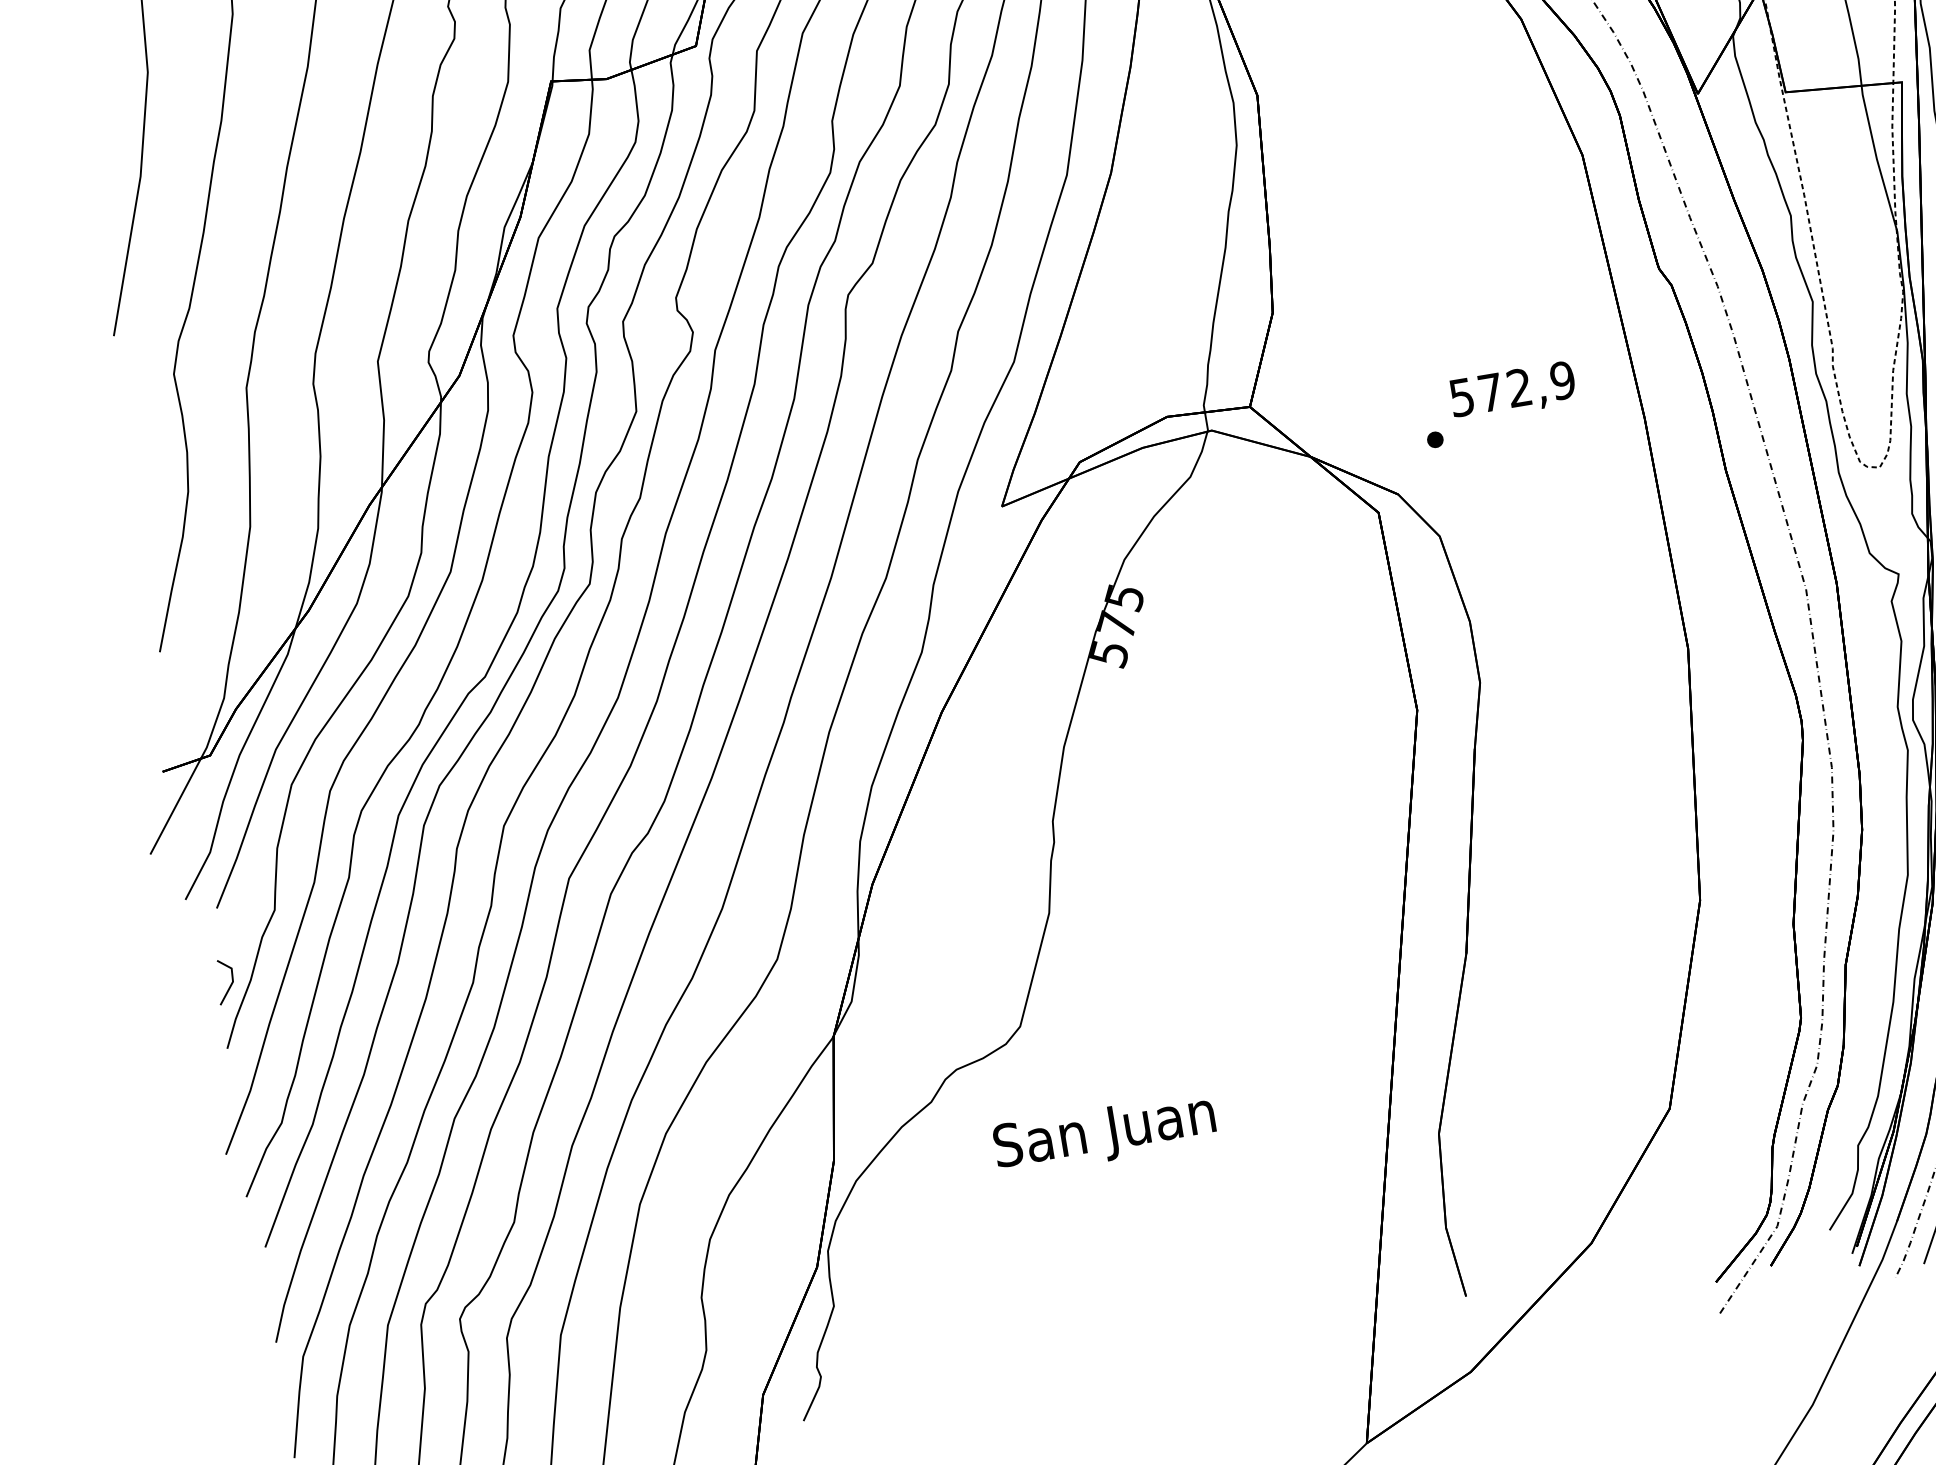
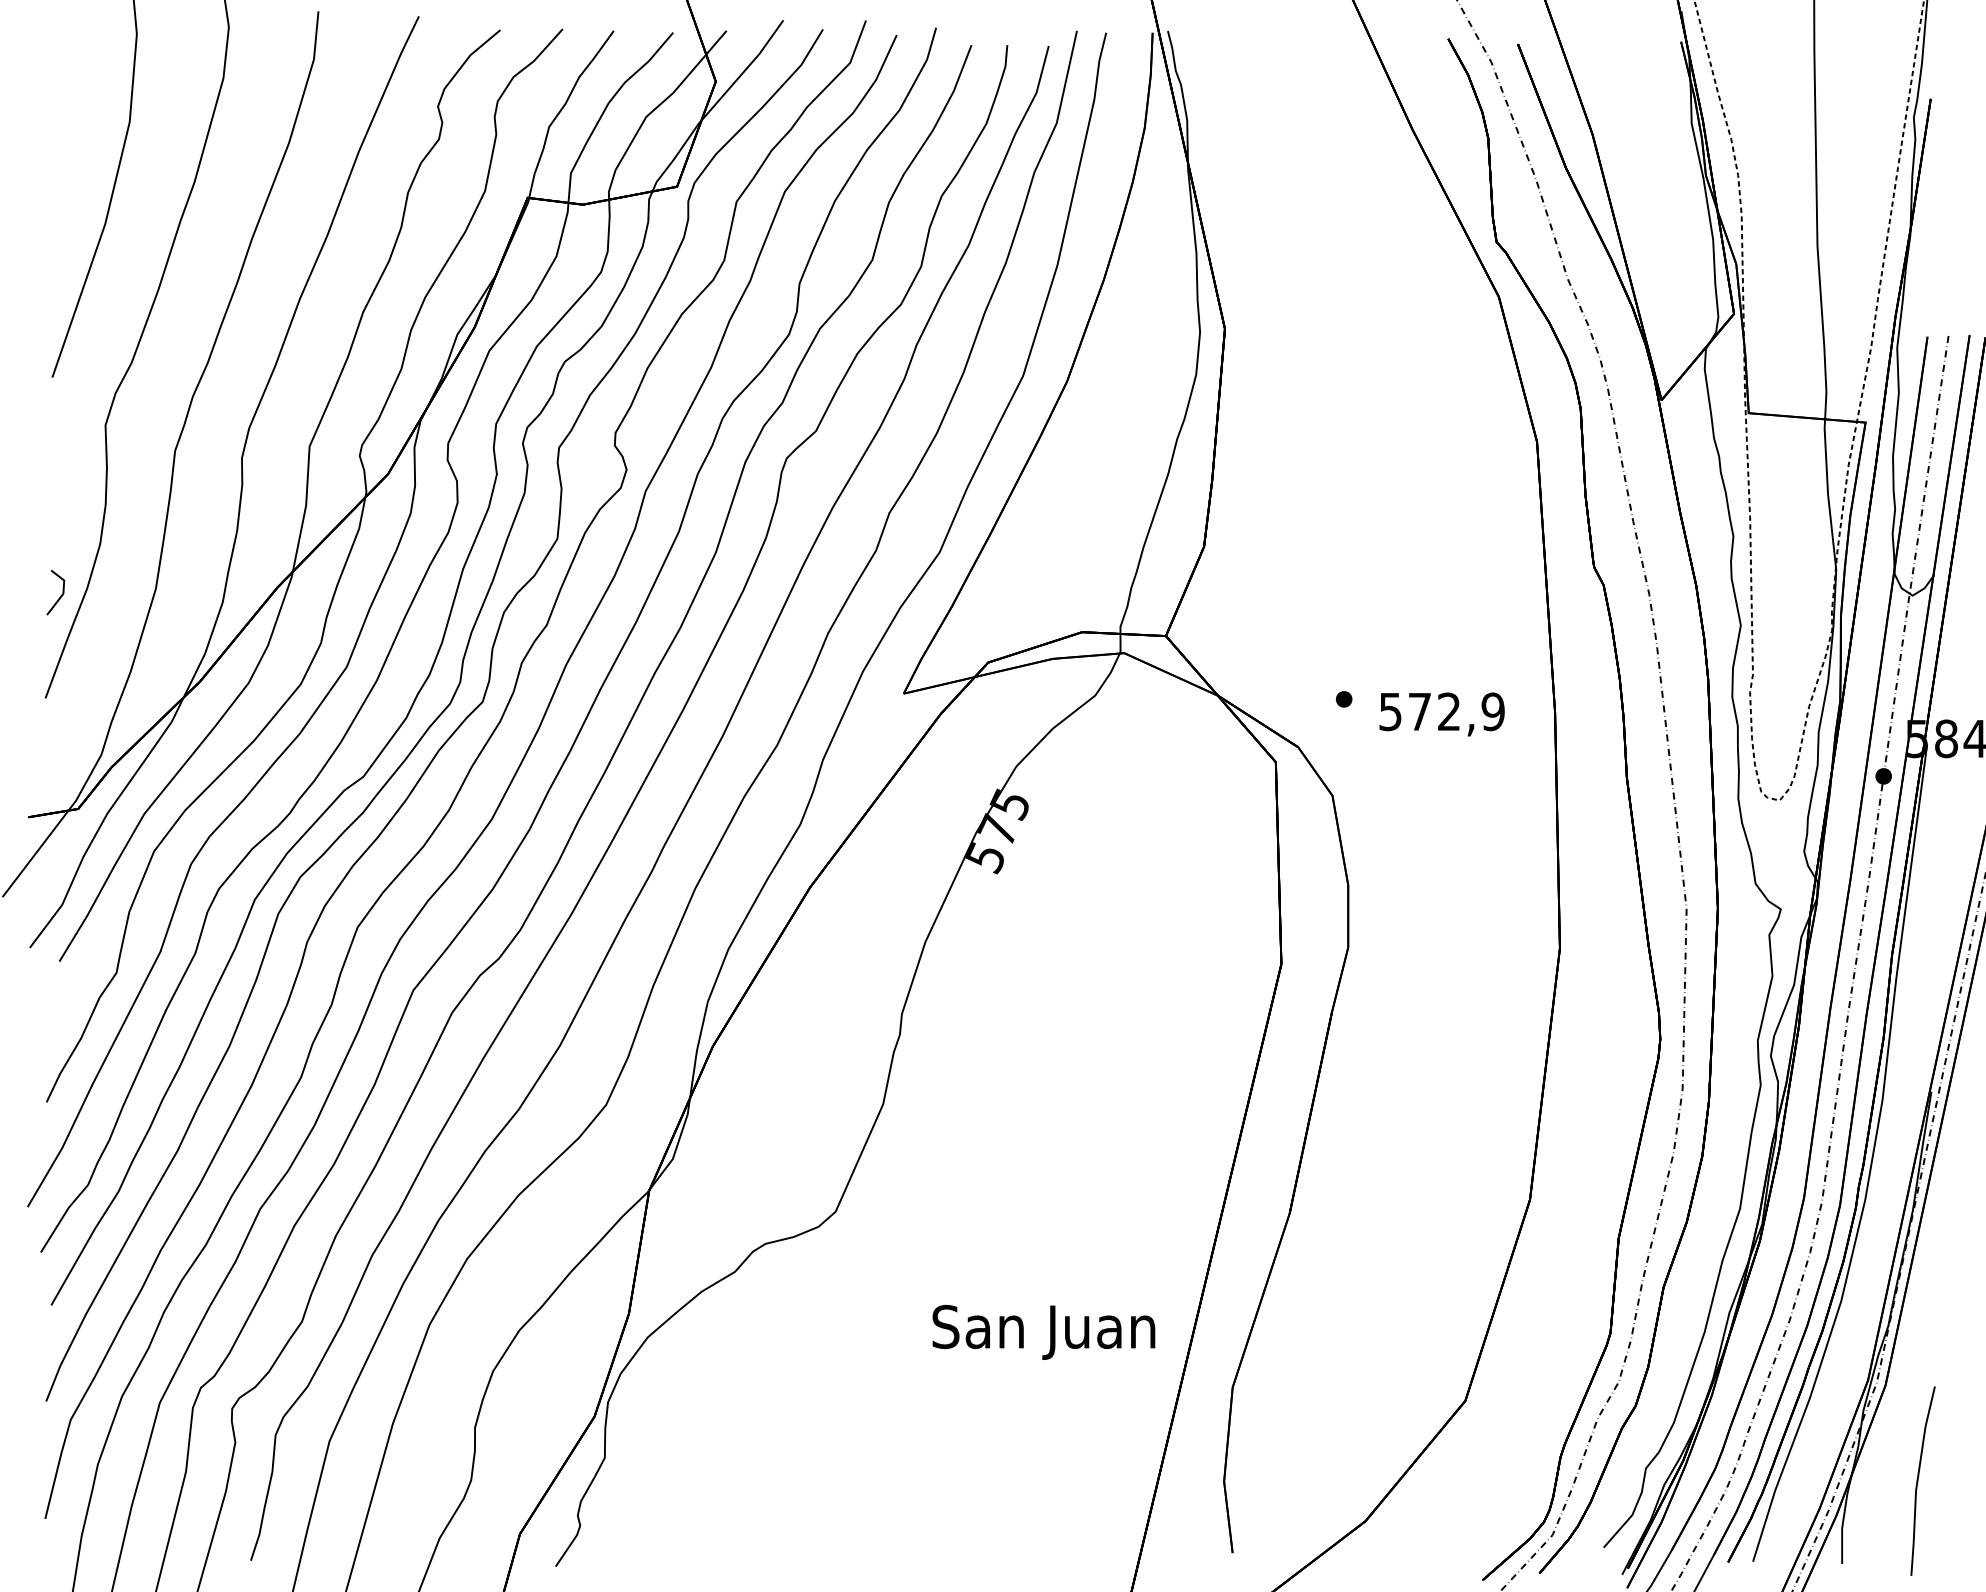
text: (1512, 391) -> (1441, 714), moved
line: (230, 983) -> (60, 595), moved
text: (1104, 1133) -> (1043, 1331), moved

